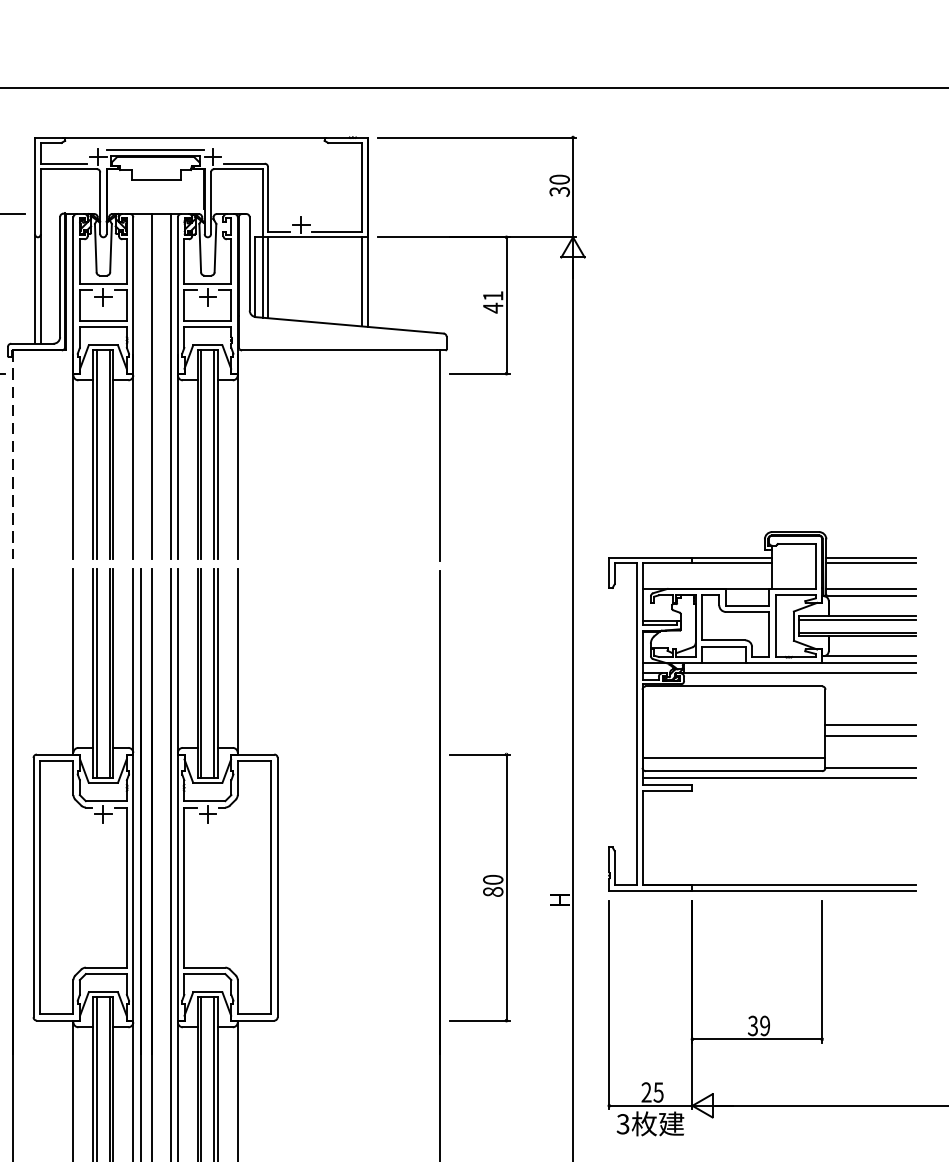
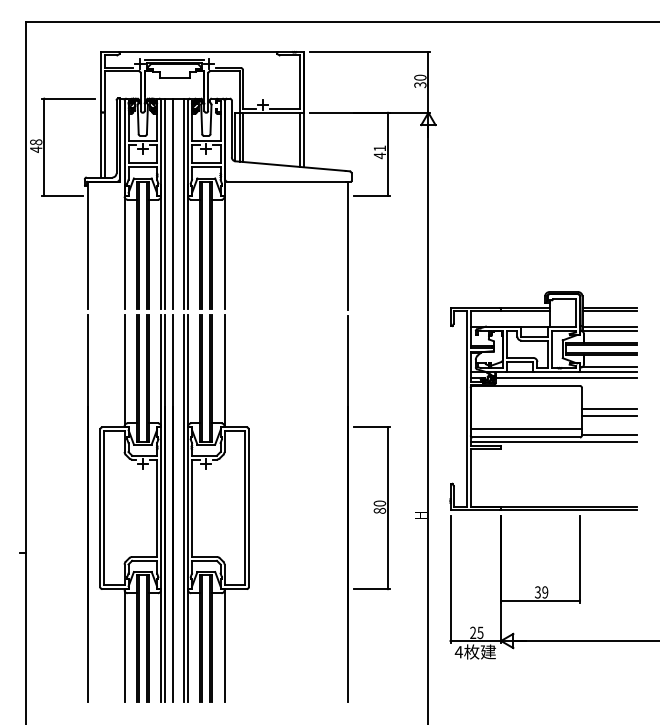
line: (140, 386) -> (165, 203), added
line: (12, 455) -> (87, 245), dashed -> solid
text: (622, 1124) -> (458, 652), 3 -> 4

